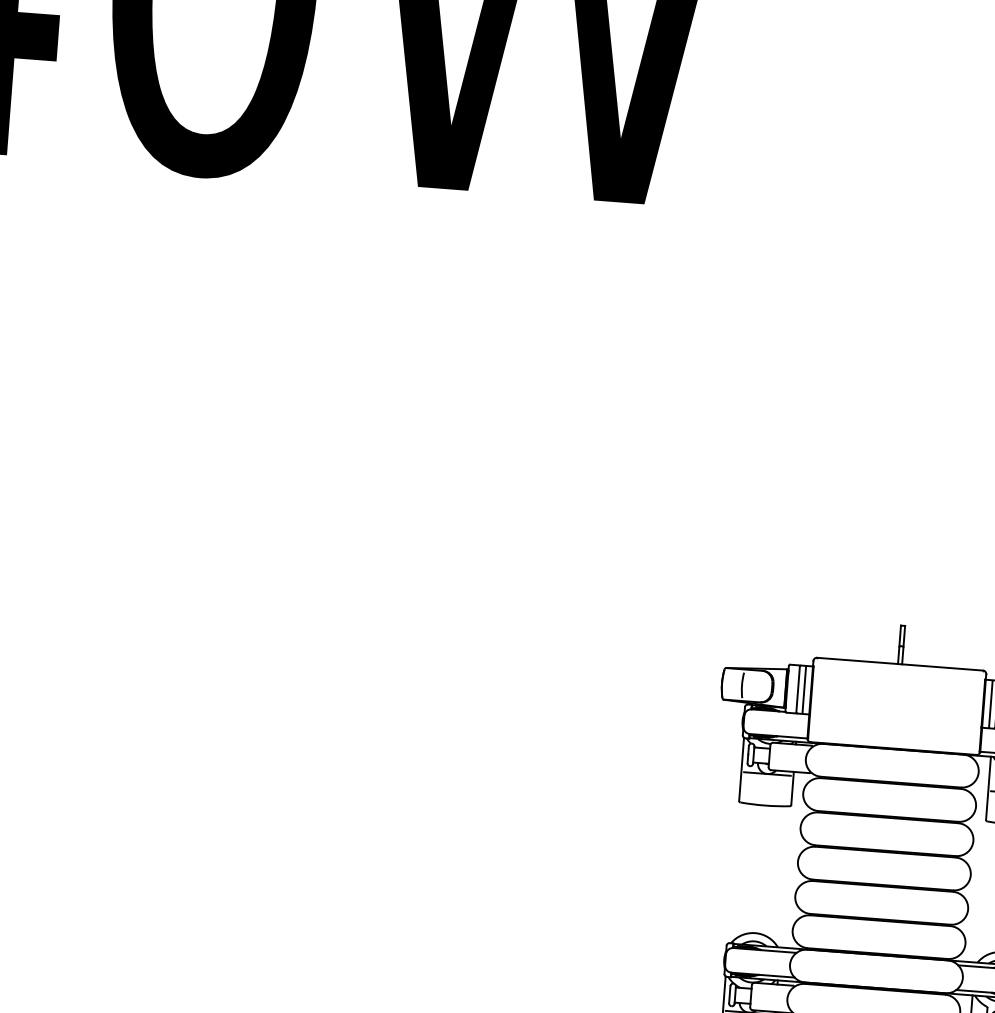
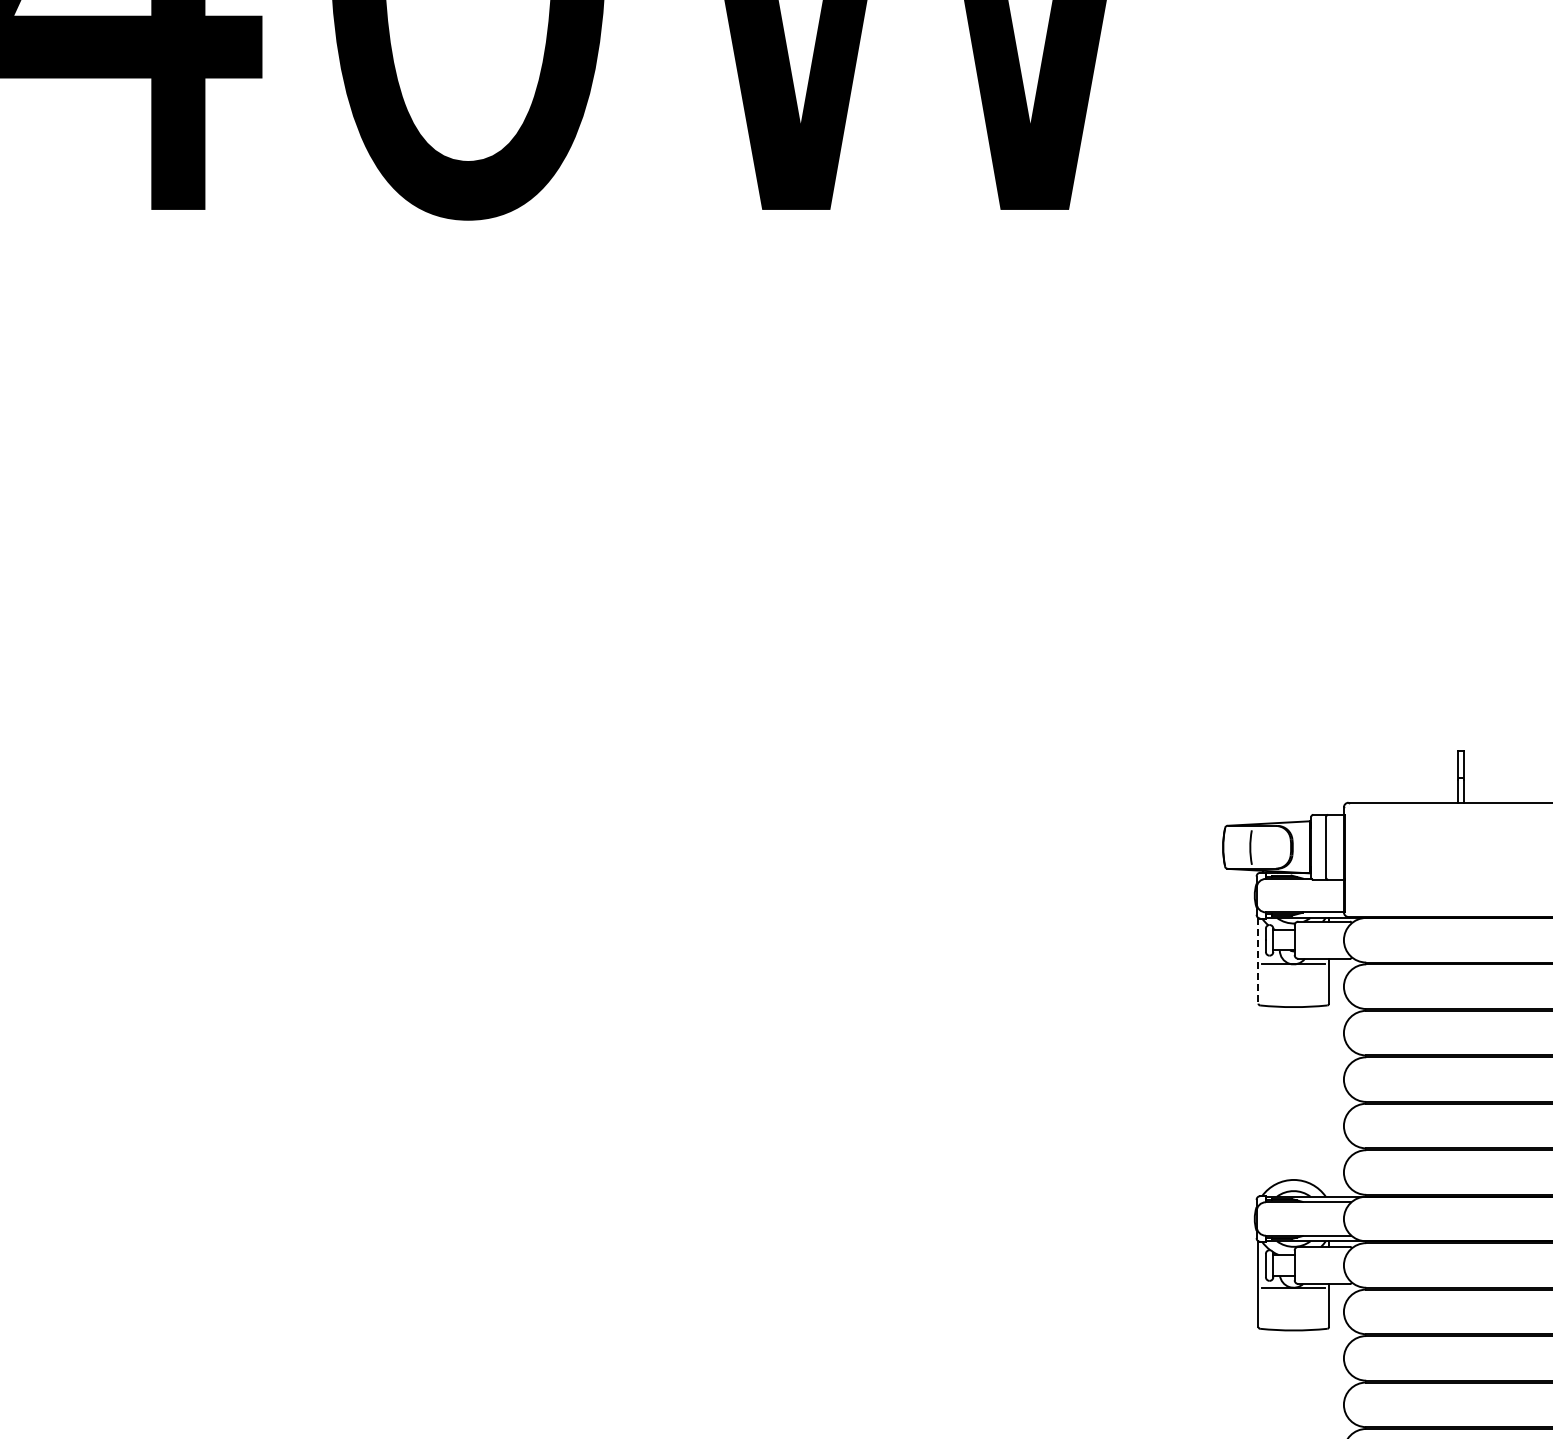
line: (804, 690) -> (1334, 847), removed
line: (741, 769) -> (1258, 960), solid -> dashed

